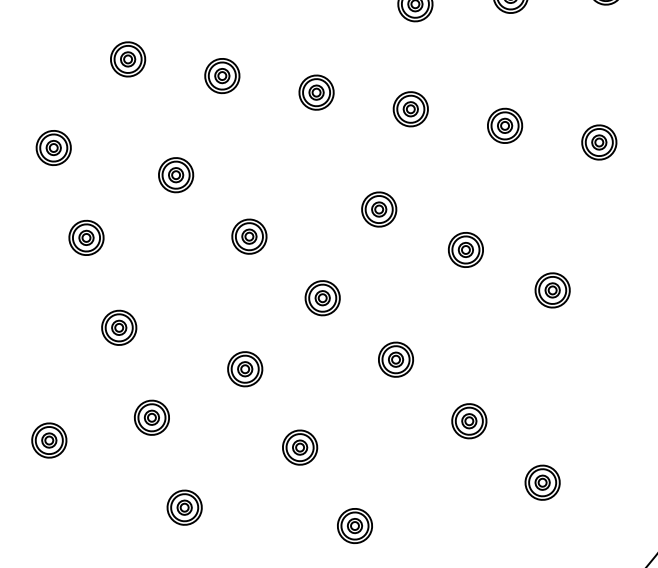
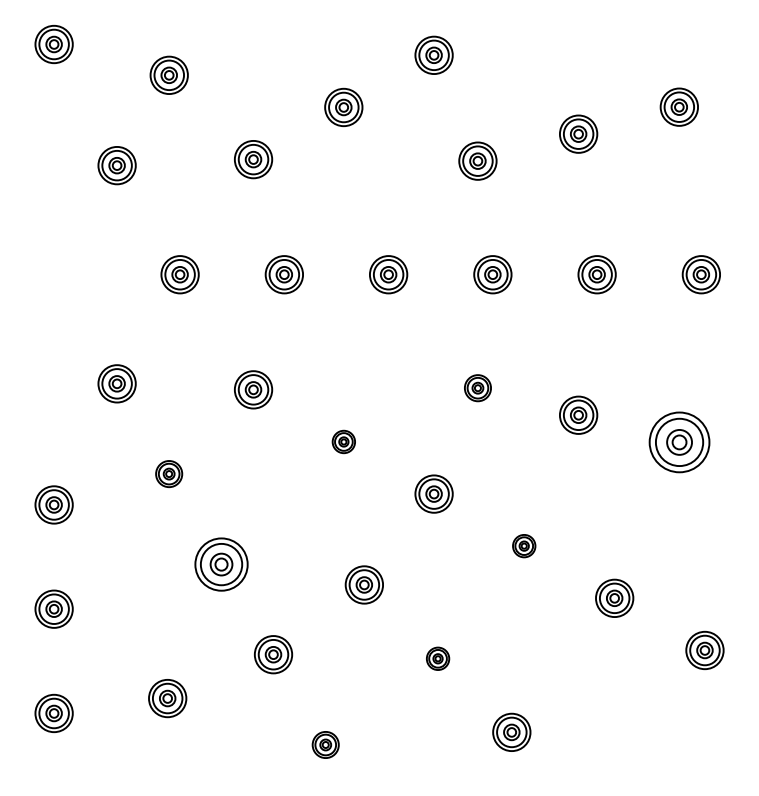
part: (378, 208) -> (477, 387), size x0.7
part: (249, 236) -> (343, 441), size x0.6
part: (85, 237) -> (168, 473), size x0.7
part: (552, 289) -> (678, 441), size x1.6
part: (118, 326) -> (220, 563), size x1.4
part: (395, 358) -> (523, 545), size x0.6
part: (299, 447) -> (437, 658), size x0.6
part: (184, 507) -> (325, 744), size x0.7

